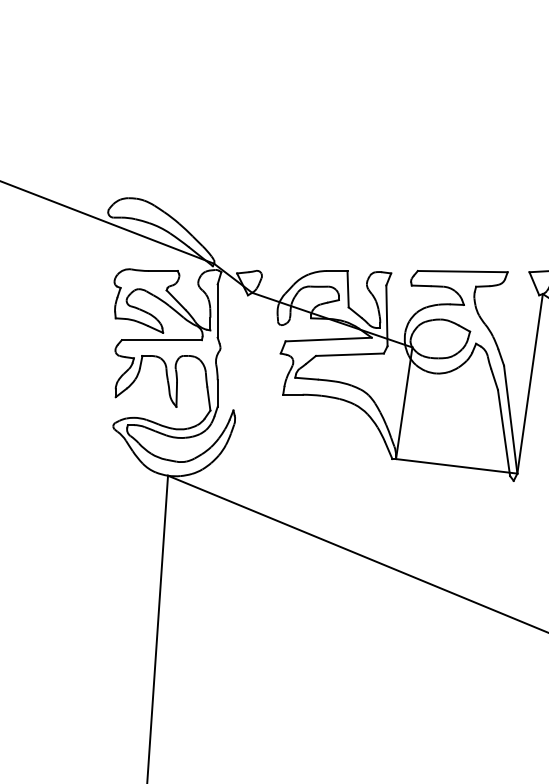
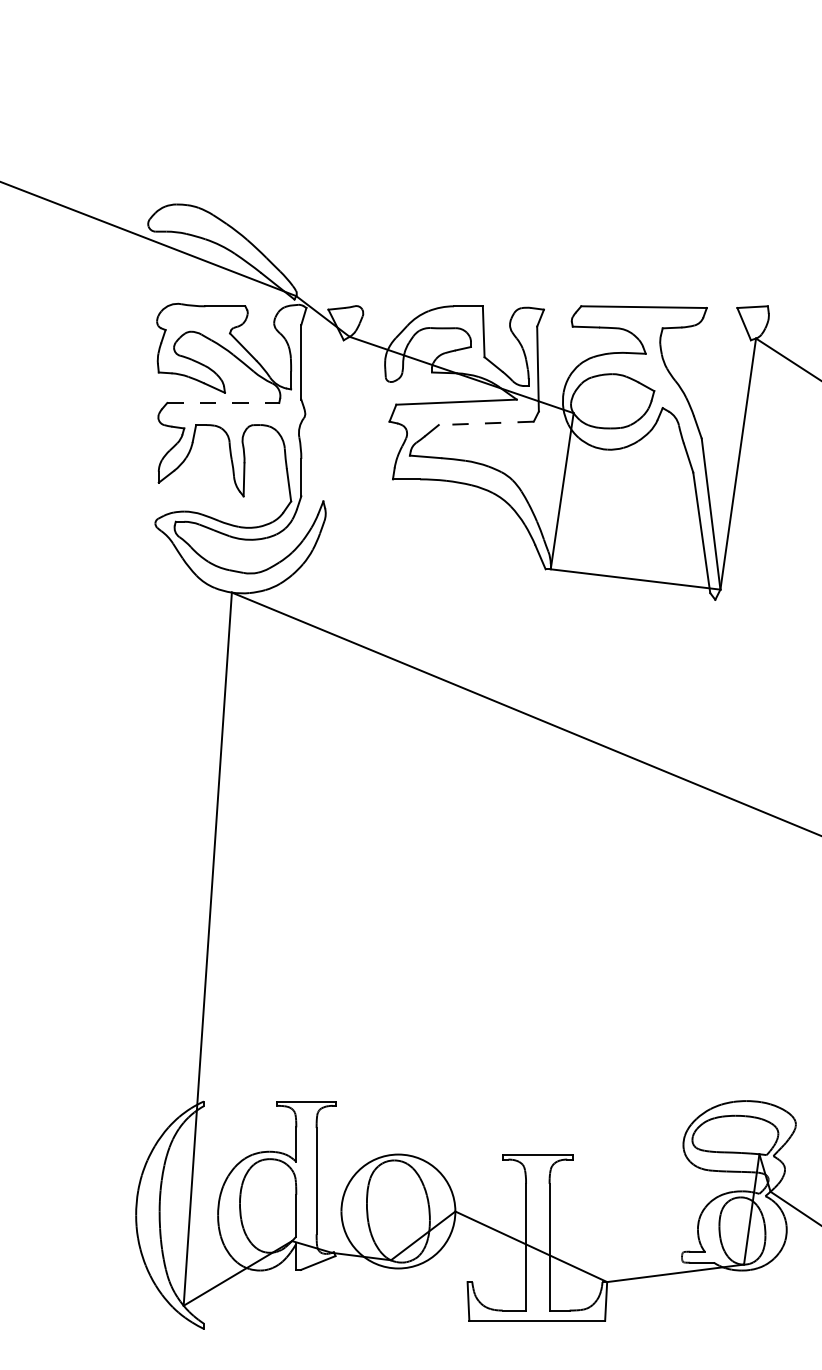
line: (162, 340) -> (223, 403), solid -> dashed
line: (350, 354) -> (486, 423), solid -> dashed

